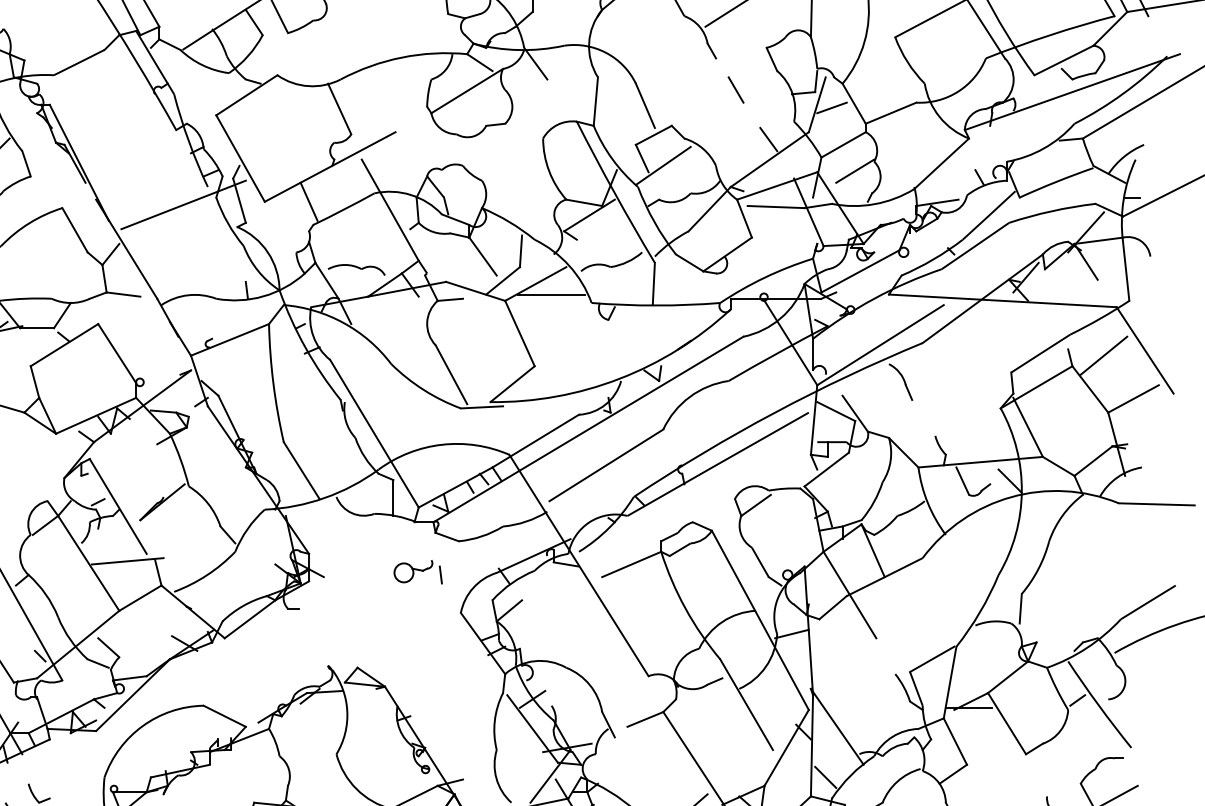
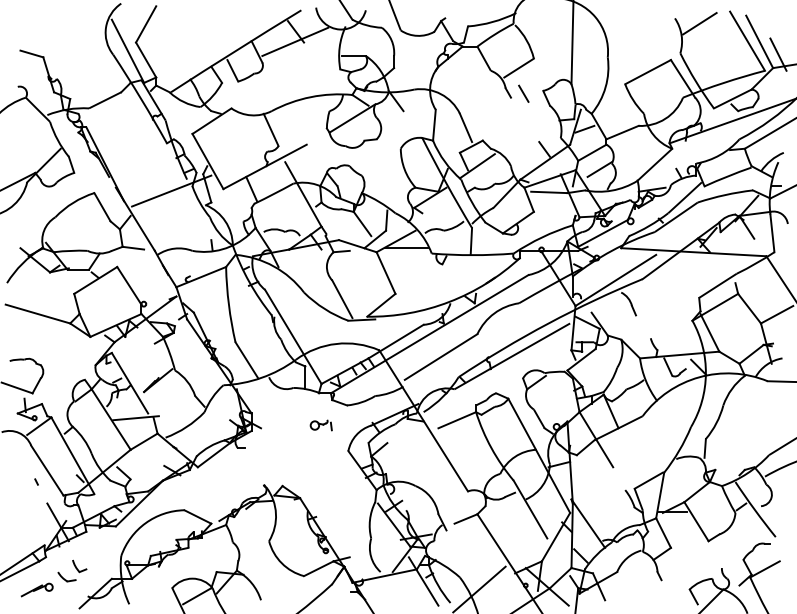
line: (735, 89) -> (523, 93), moved
line: (1104, 356) -> (758, 287), removed
part: (418, 572) -> (321, 425), size x0.7

